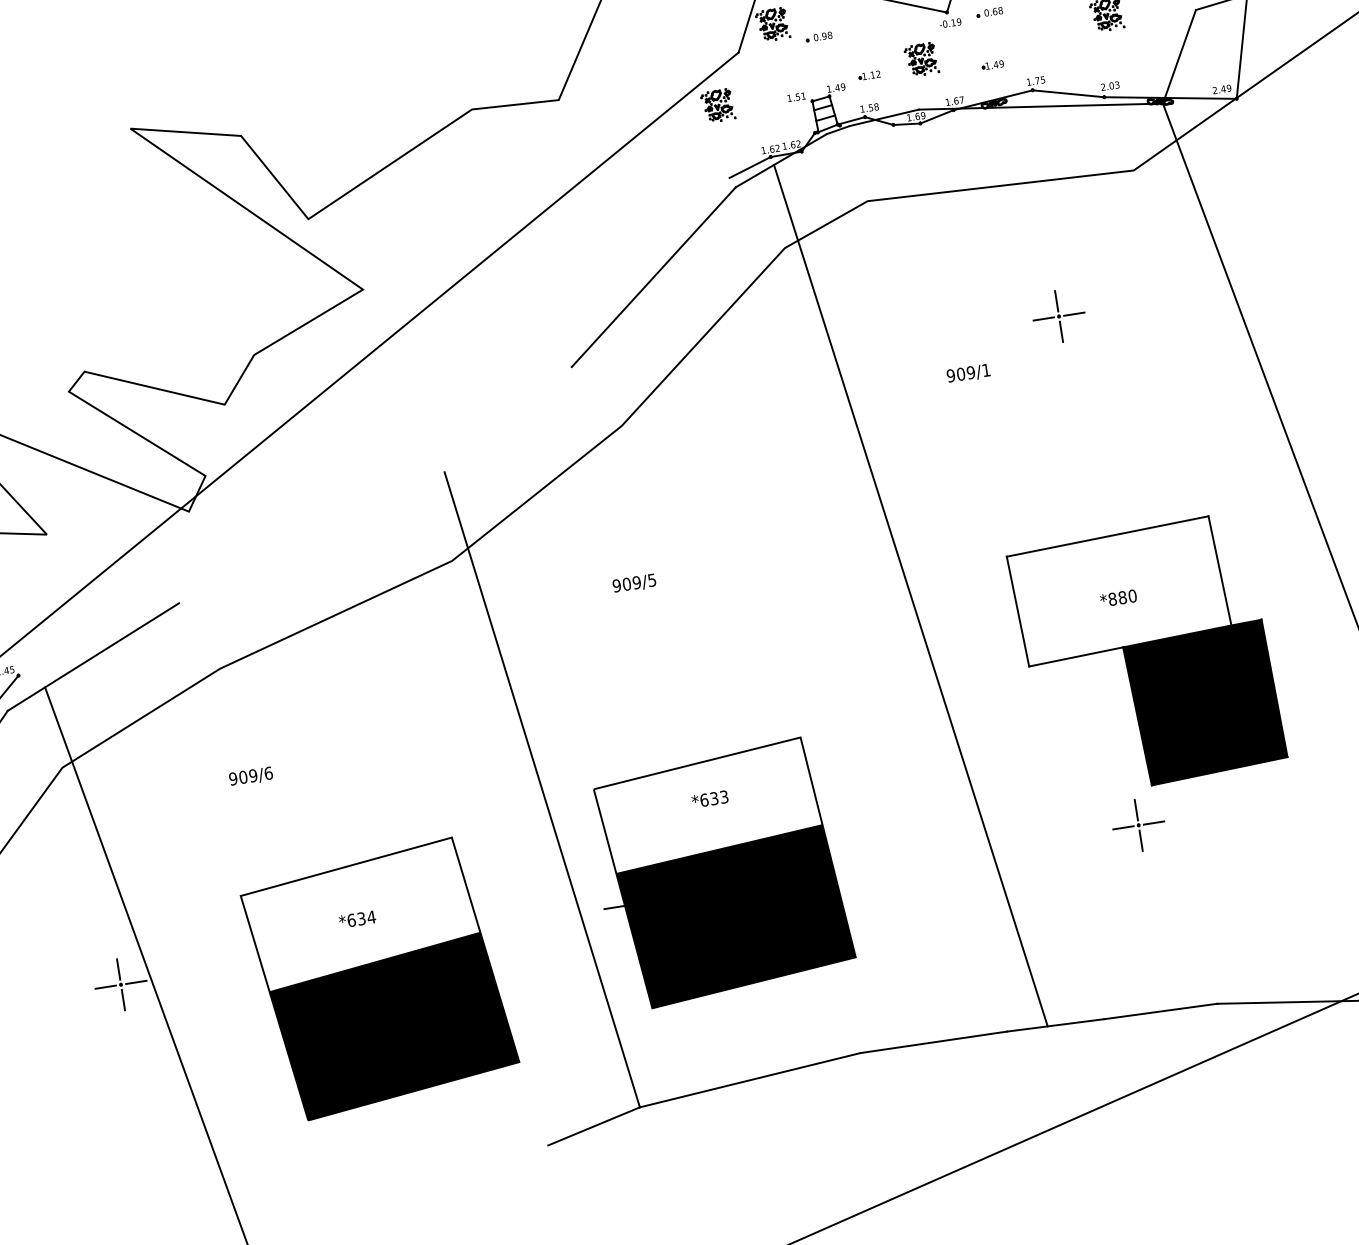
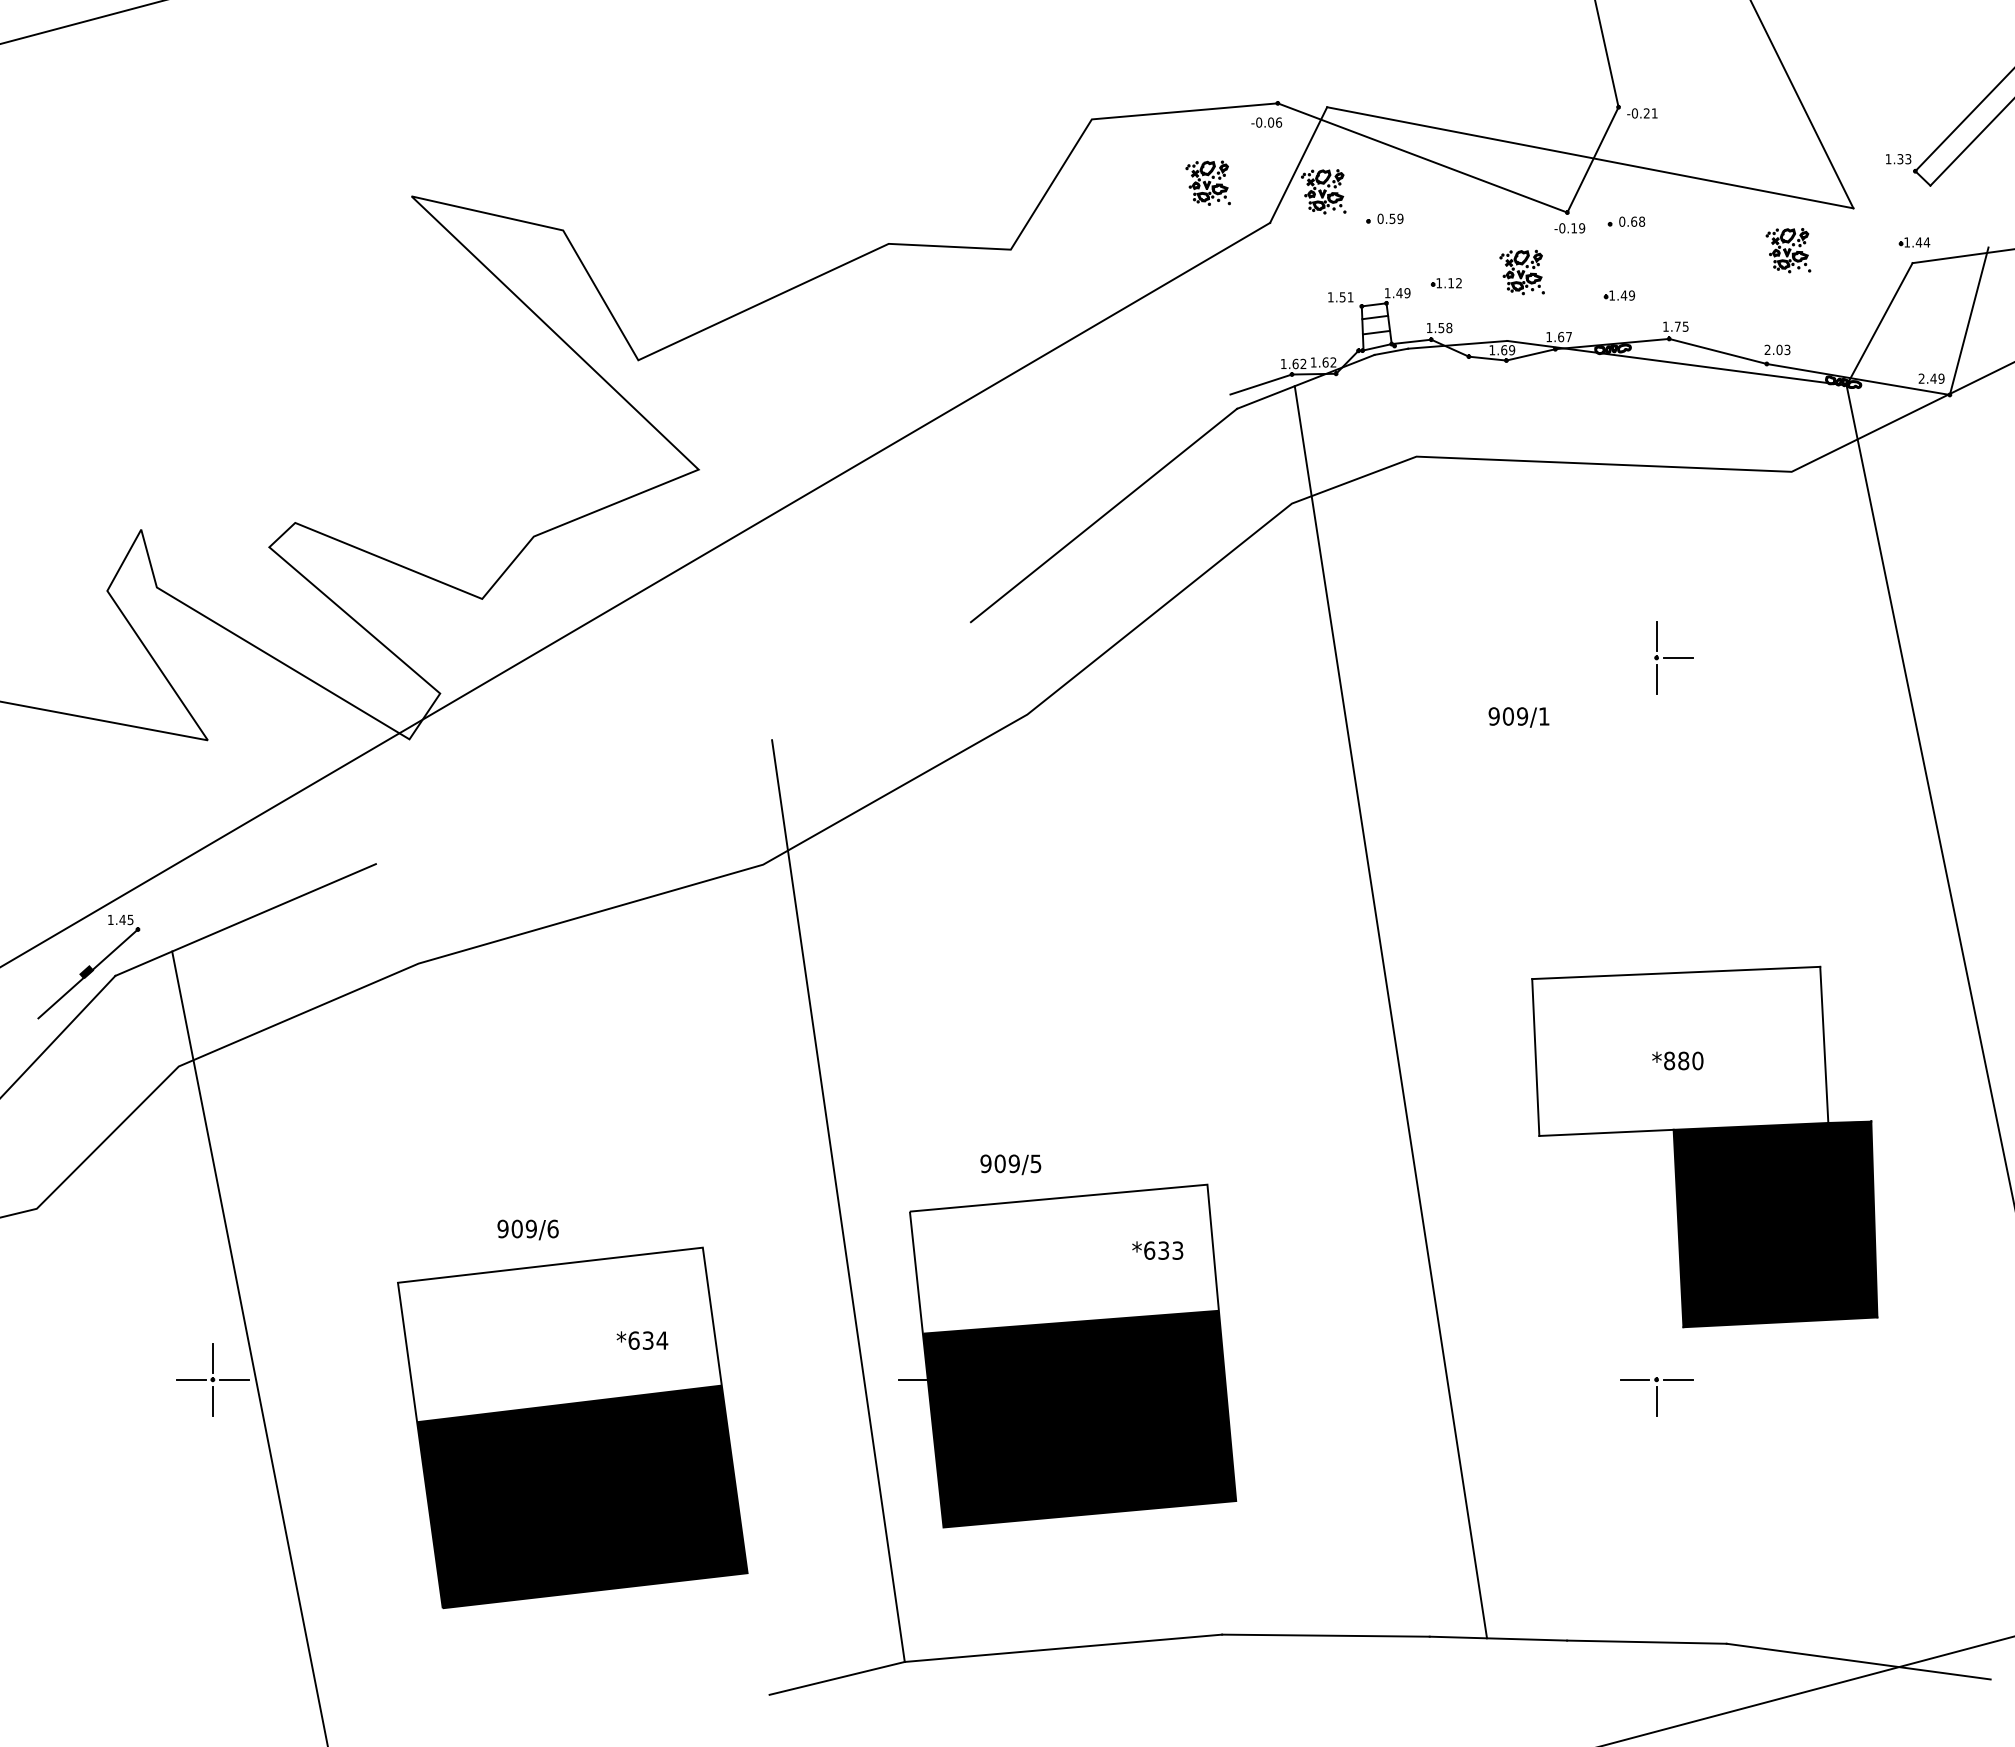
text: (827, 35) -> (1396, 218), 0.98 -> 0.59
part: (717, 105) -> (1207, 182), moved
line: (1043, 318) -> (1634, 657), removed
text: (634, 583) -> (1010, 1164), moved
text: (250, 776) -> (527, 1229), moved
text: (709, 799) -> (1157, 1250), moved
line: (1136, 809) -> (1656, 1357), removed
text: (357, 919) -> (642, 1340), moved

